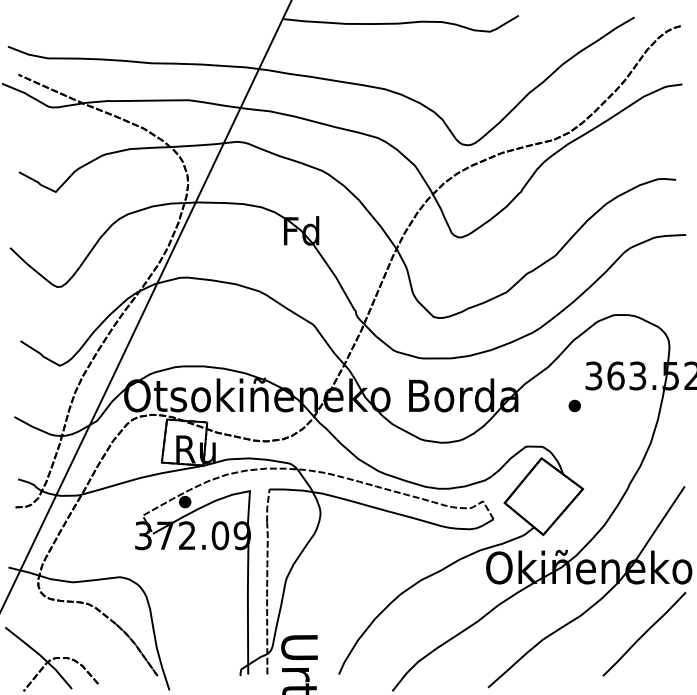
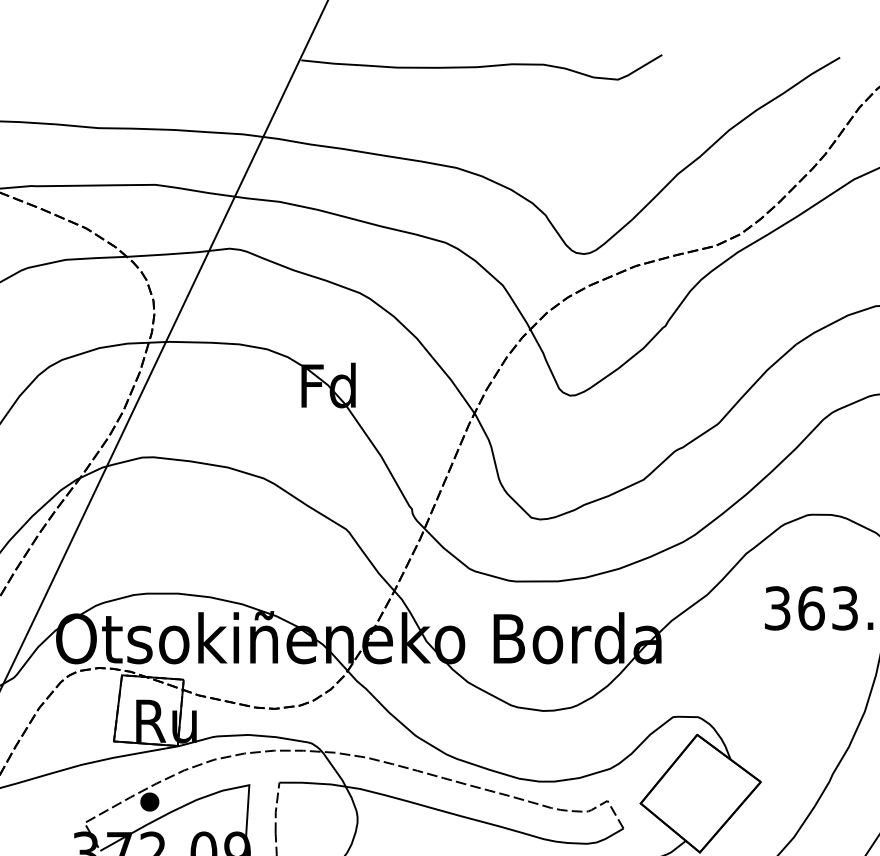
part: (574, 405) -> (747, 653), removed

